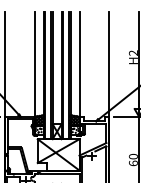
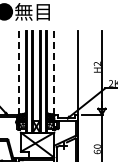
line: (34, 65) -> (18, 73), solid -> dashed
line: (79, 65) -> (54, 73), solid -> dashed

